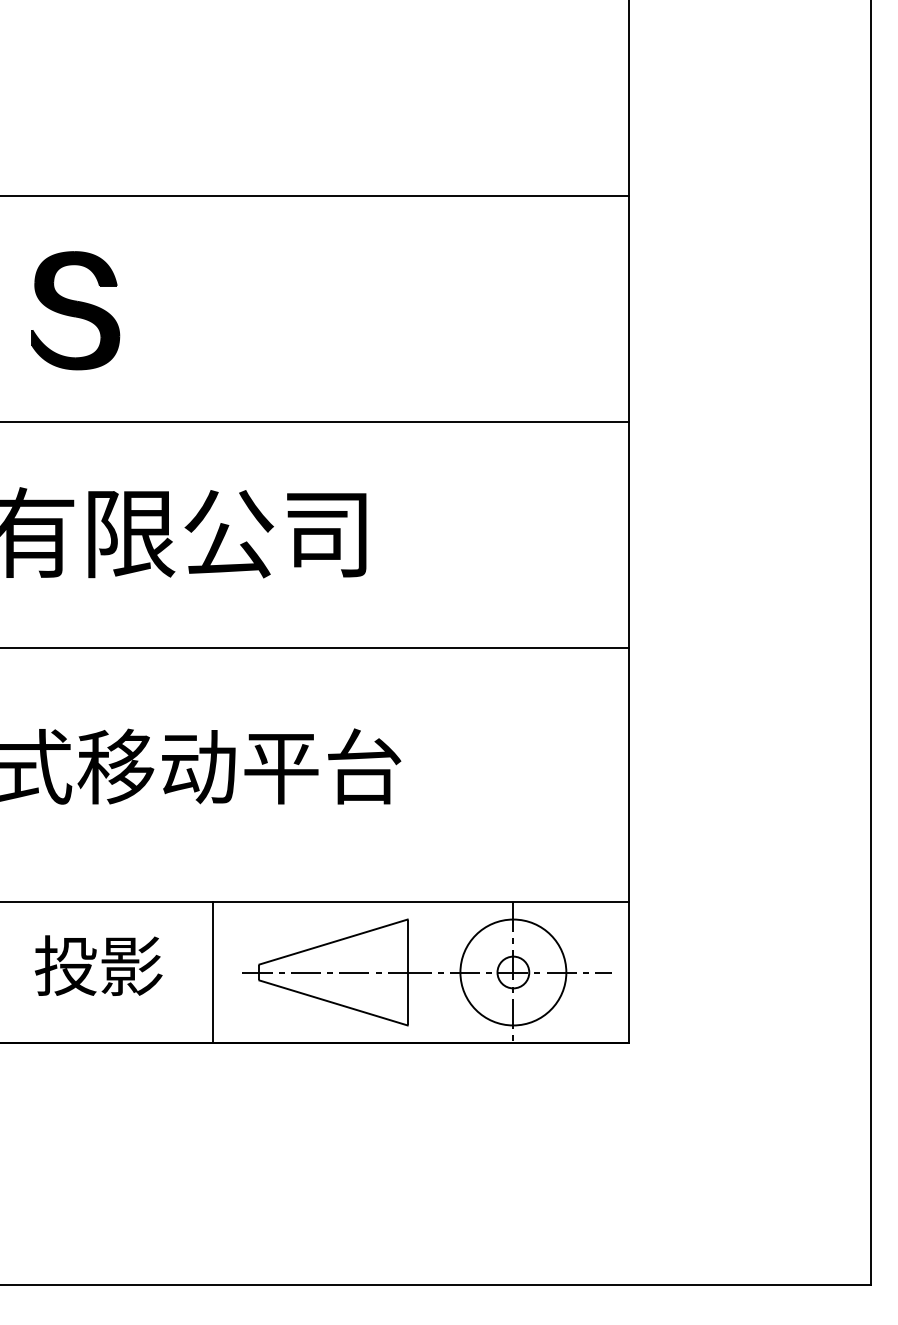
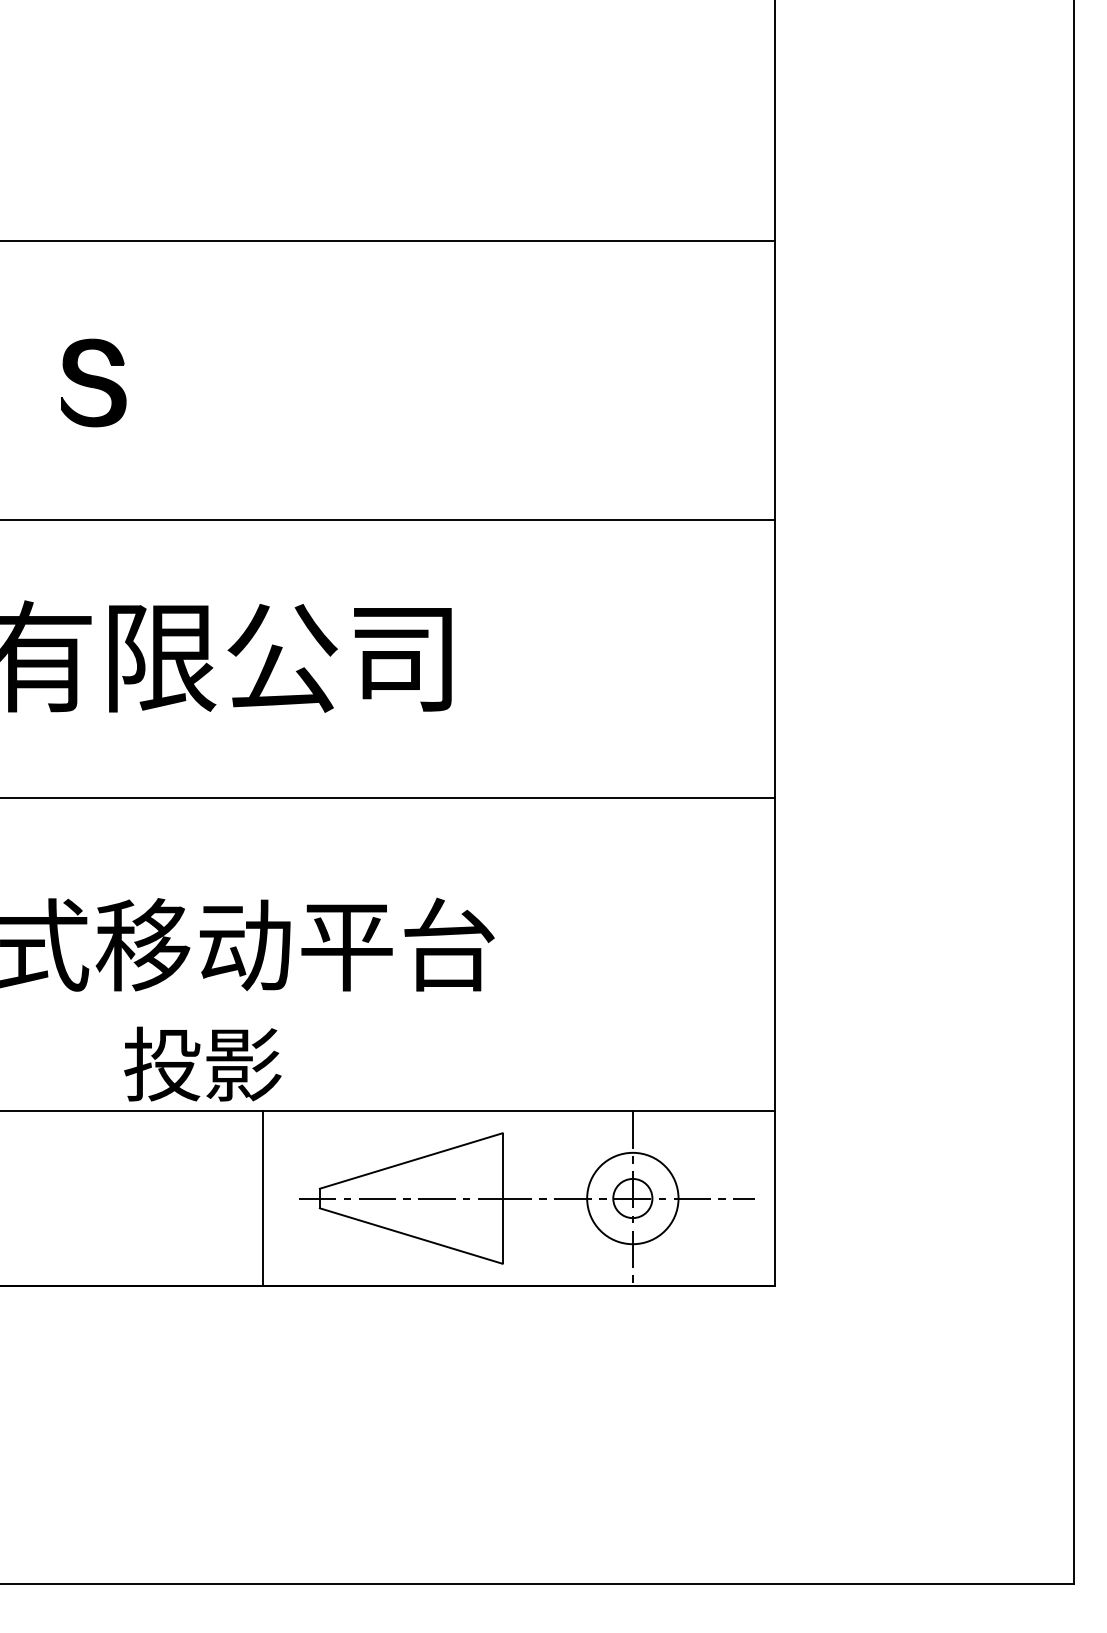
part: (75, 310) -> (93, 382), size x0.6
text: (98, 965) -> (202, 1063), moved
circle: (513, 972) -> (632, 1198), size x0.7

